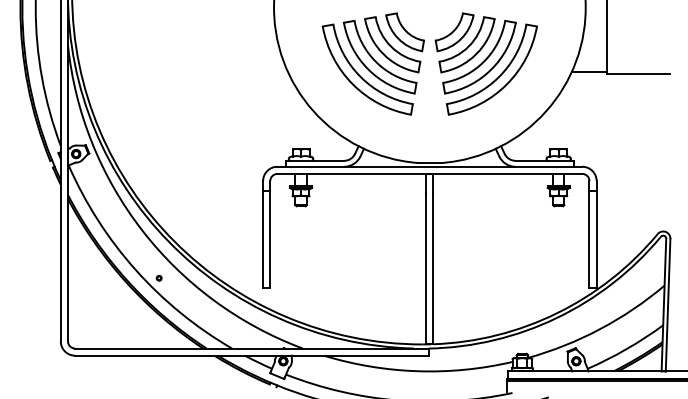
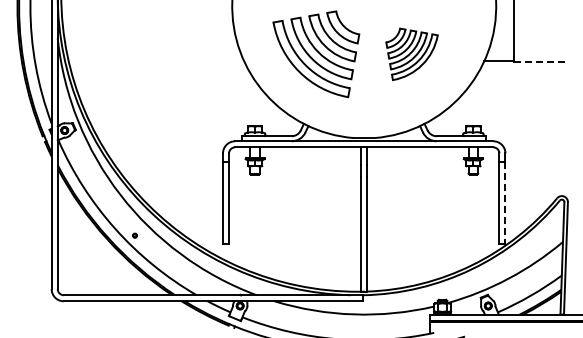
part: (485, 64) -> (411, 54), size x0.6
line: (639, 73) -> (541, 62), solid -> dashed
line: (596, 240) -> (505, 203), solid -> dashed

